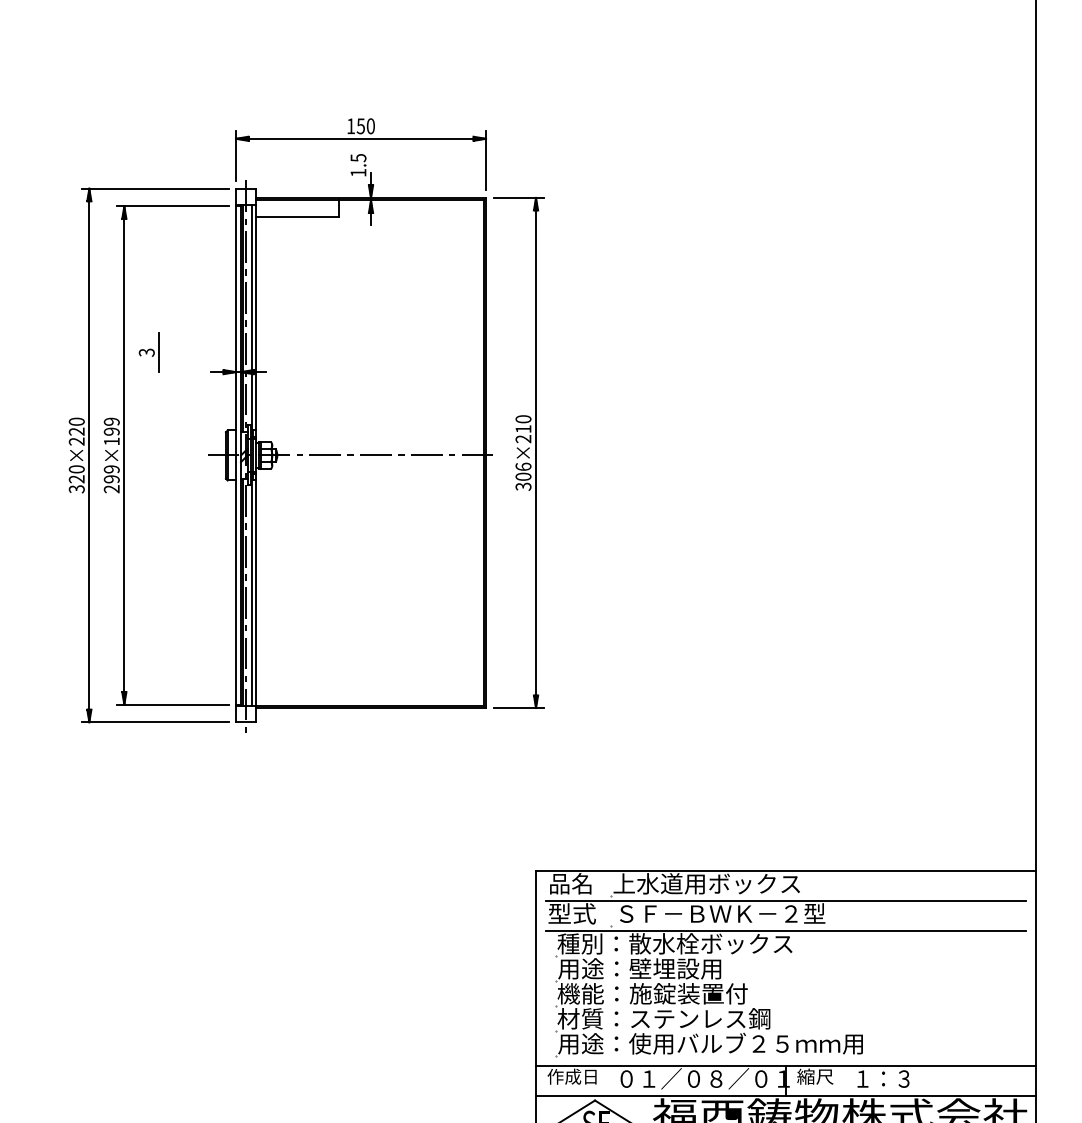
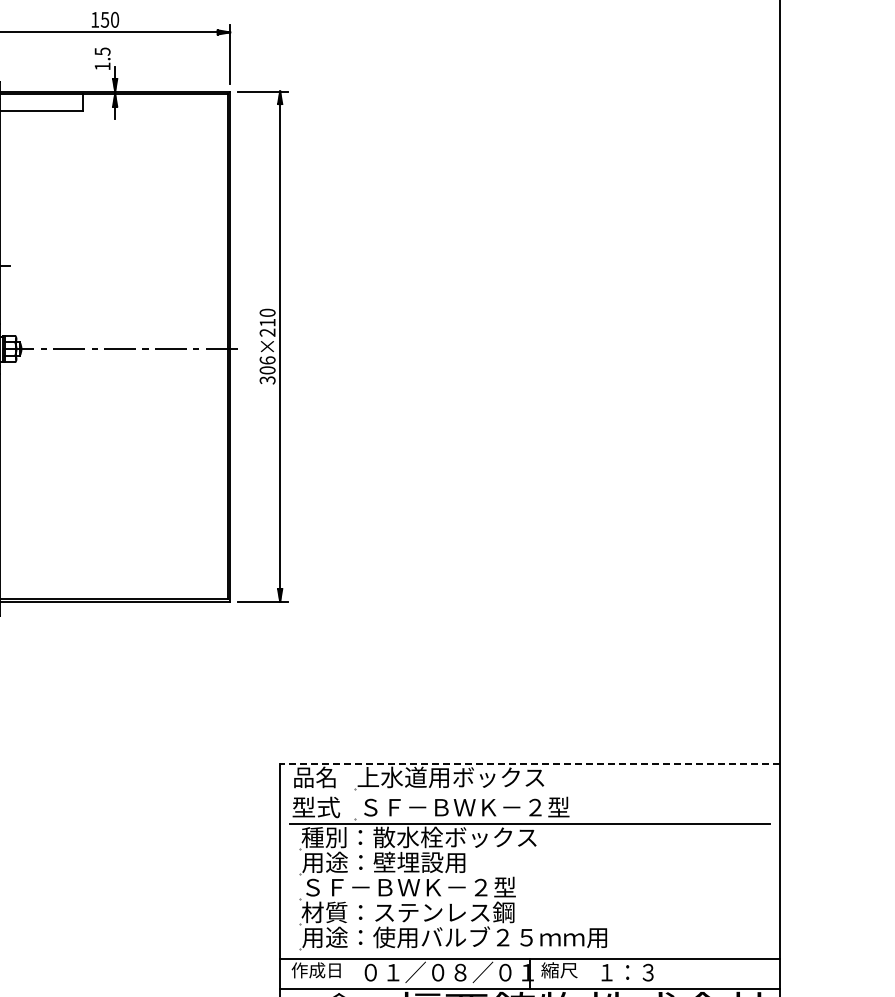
line: (785, 870) -> (529, 764), solid -> dashed
line: (786, 900) -> (530, 794), removed
text: (664, 993) -> (408, 887), 機能：施錠装置付 -> ＳＦ－ＢＷＫ－２型

